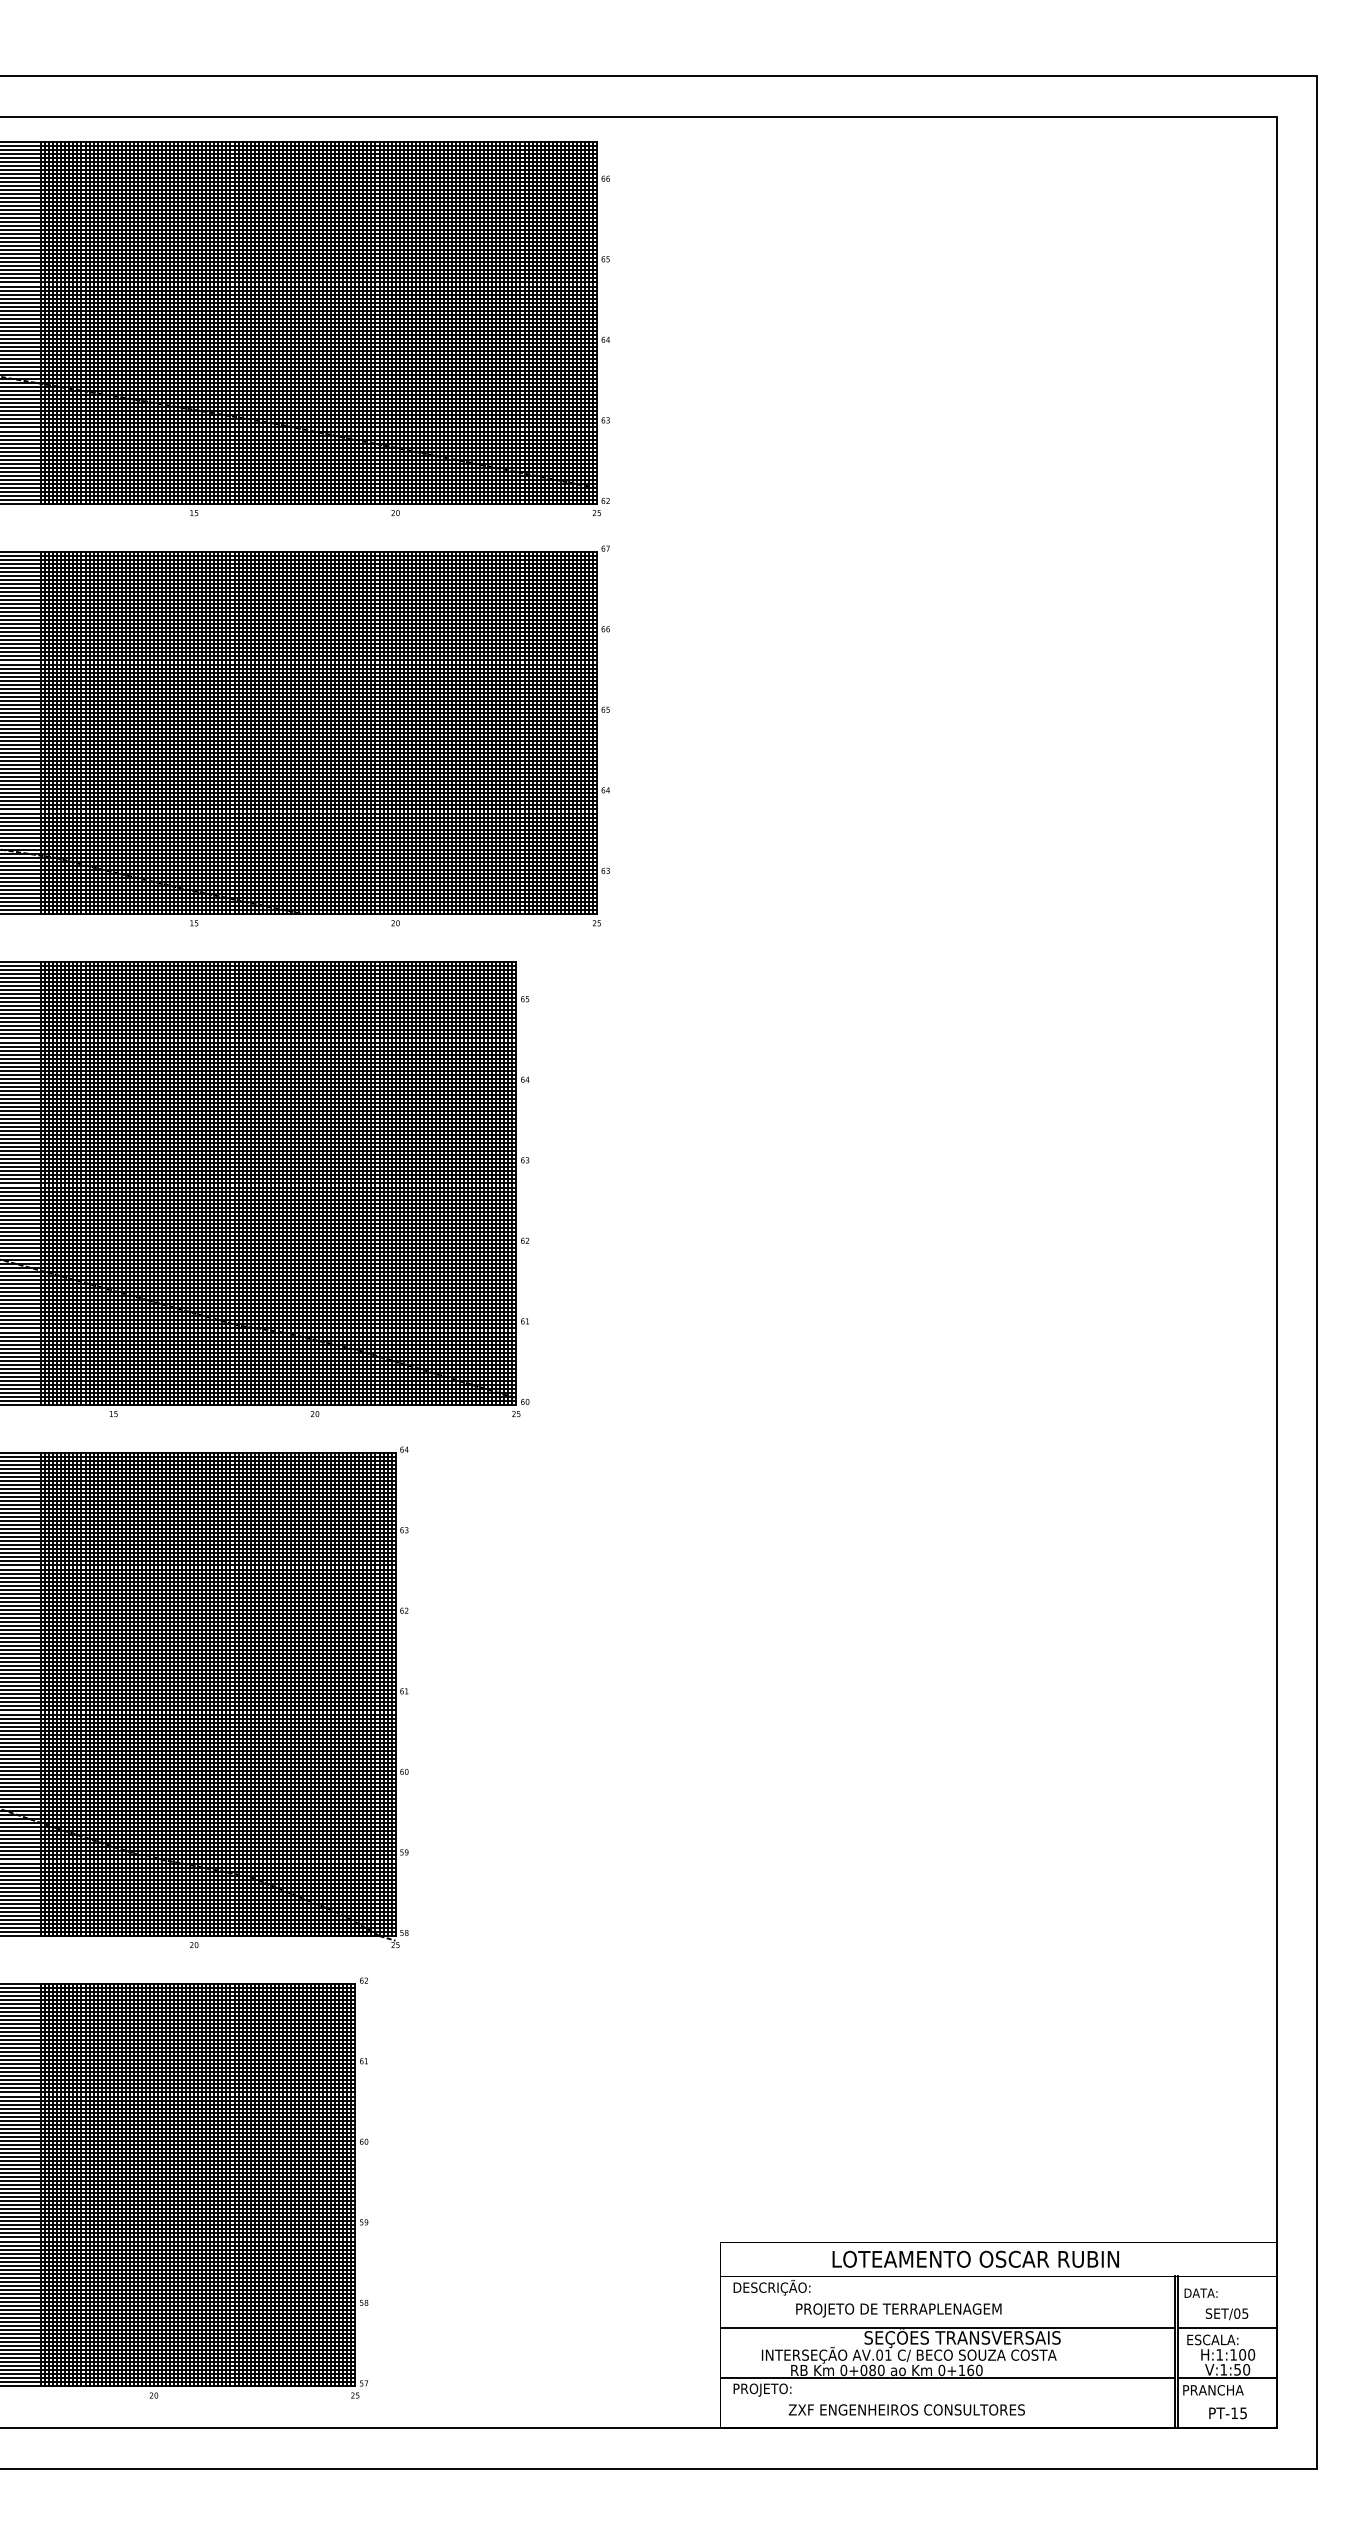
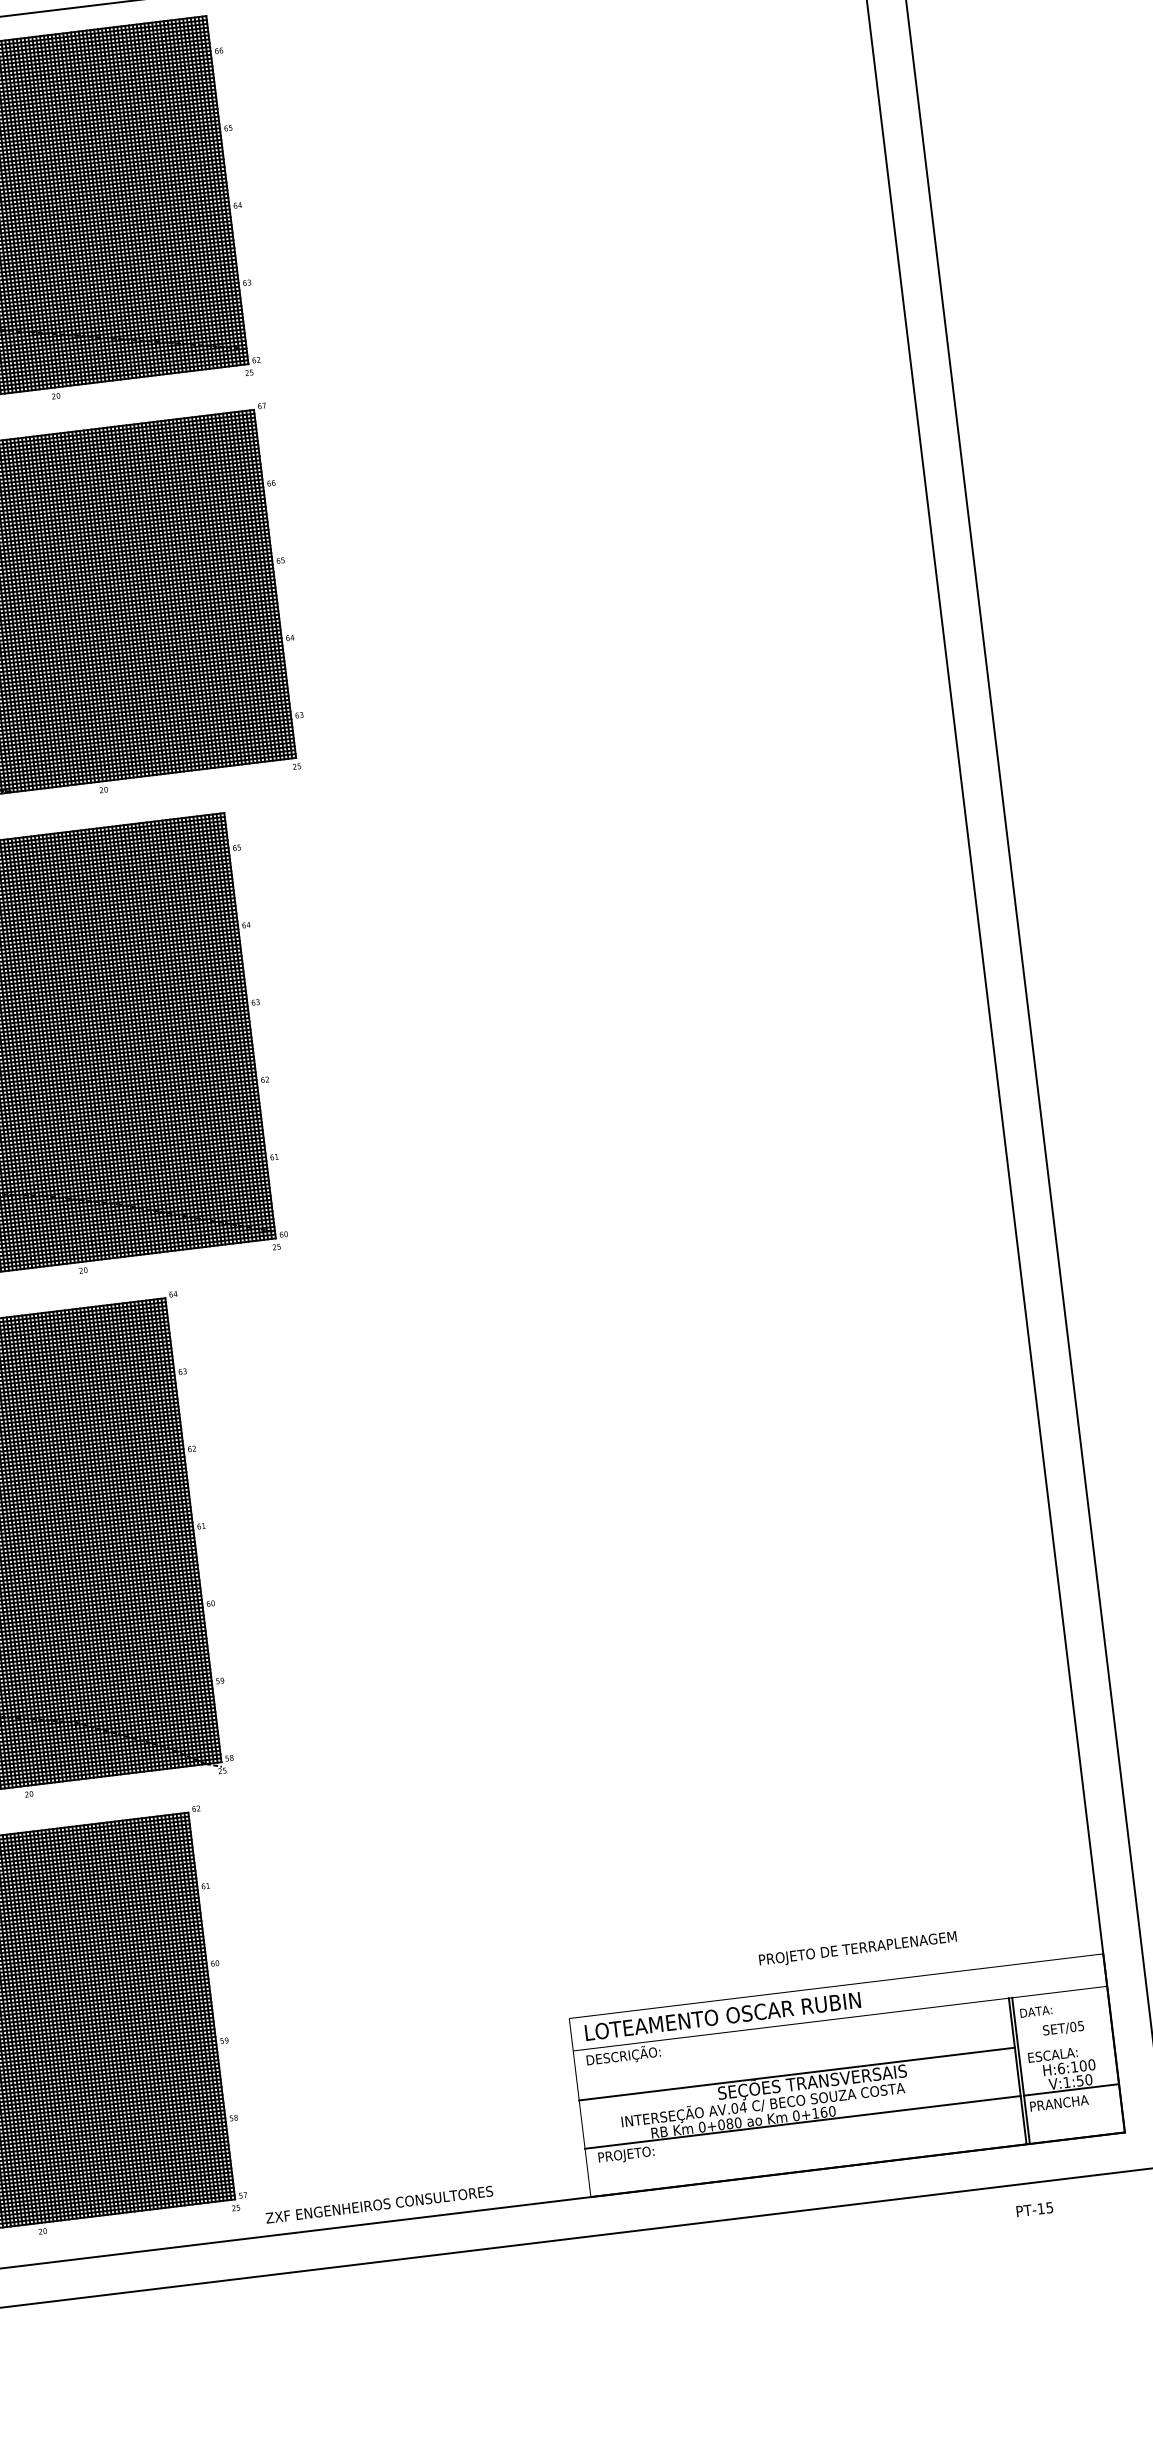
text: (975, 2258) -> (722, 2015), moved
text: (898, 2310) -> (857, 1949), moved
line: (1227, 2327) -> (1065, 2041), removed
text: (887, 2354) -> (742, 2106), AV.01 -> AV.04
text: (1219, 2354) -> (1061, 2068), H:1:100 -> H:6:100
text: (906, 2409) -> (379, 2204), moved
text: (1227, 2413) -> (1034, 2209), moved

